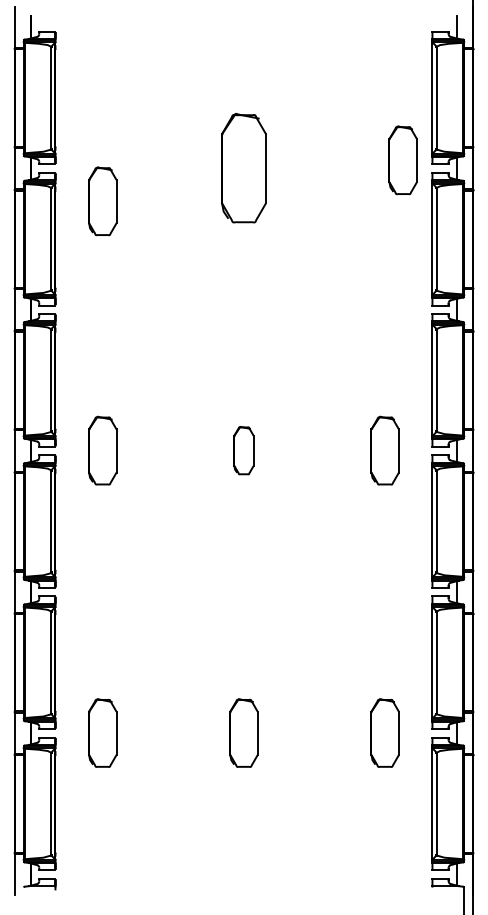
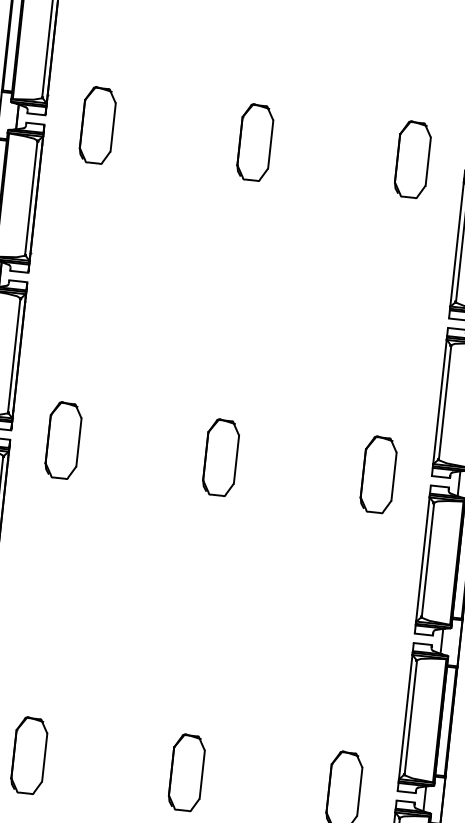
part: (402, 160) -> (412, 159), moved
part: (243, 168) -> (254, 142), size x0.62
part: (102, 201) -> (97, 125), moved
part: (243, 450) -> (220, 457), size x1.43

